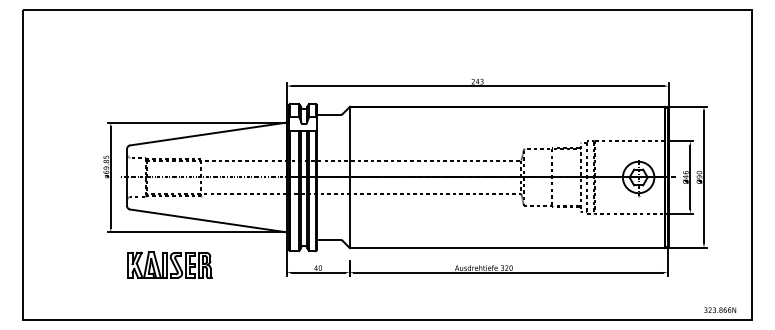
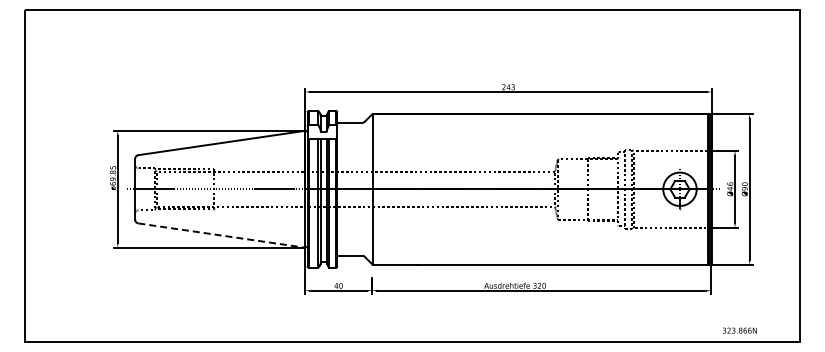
line: (209, 220) -> (222, 235), solid -> dashed
part: (169, 264) -> (180, 282), removed
text: (719, 310) -> (739, 330), moved

